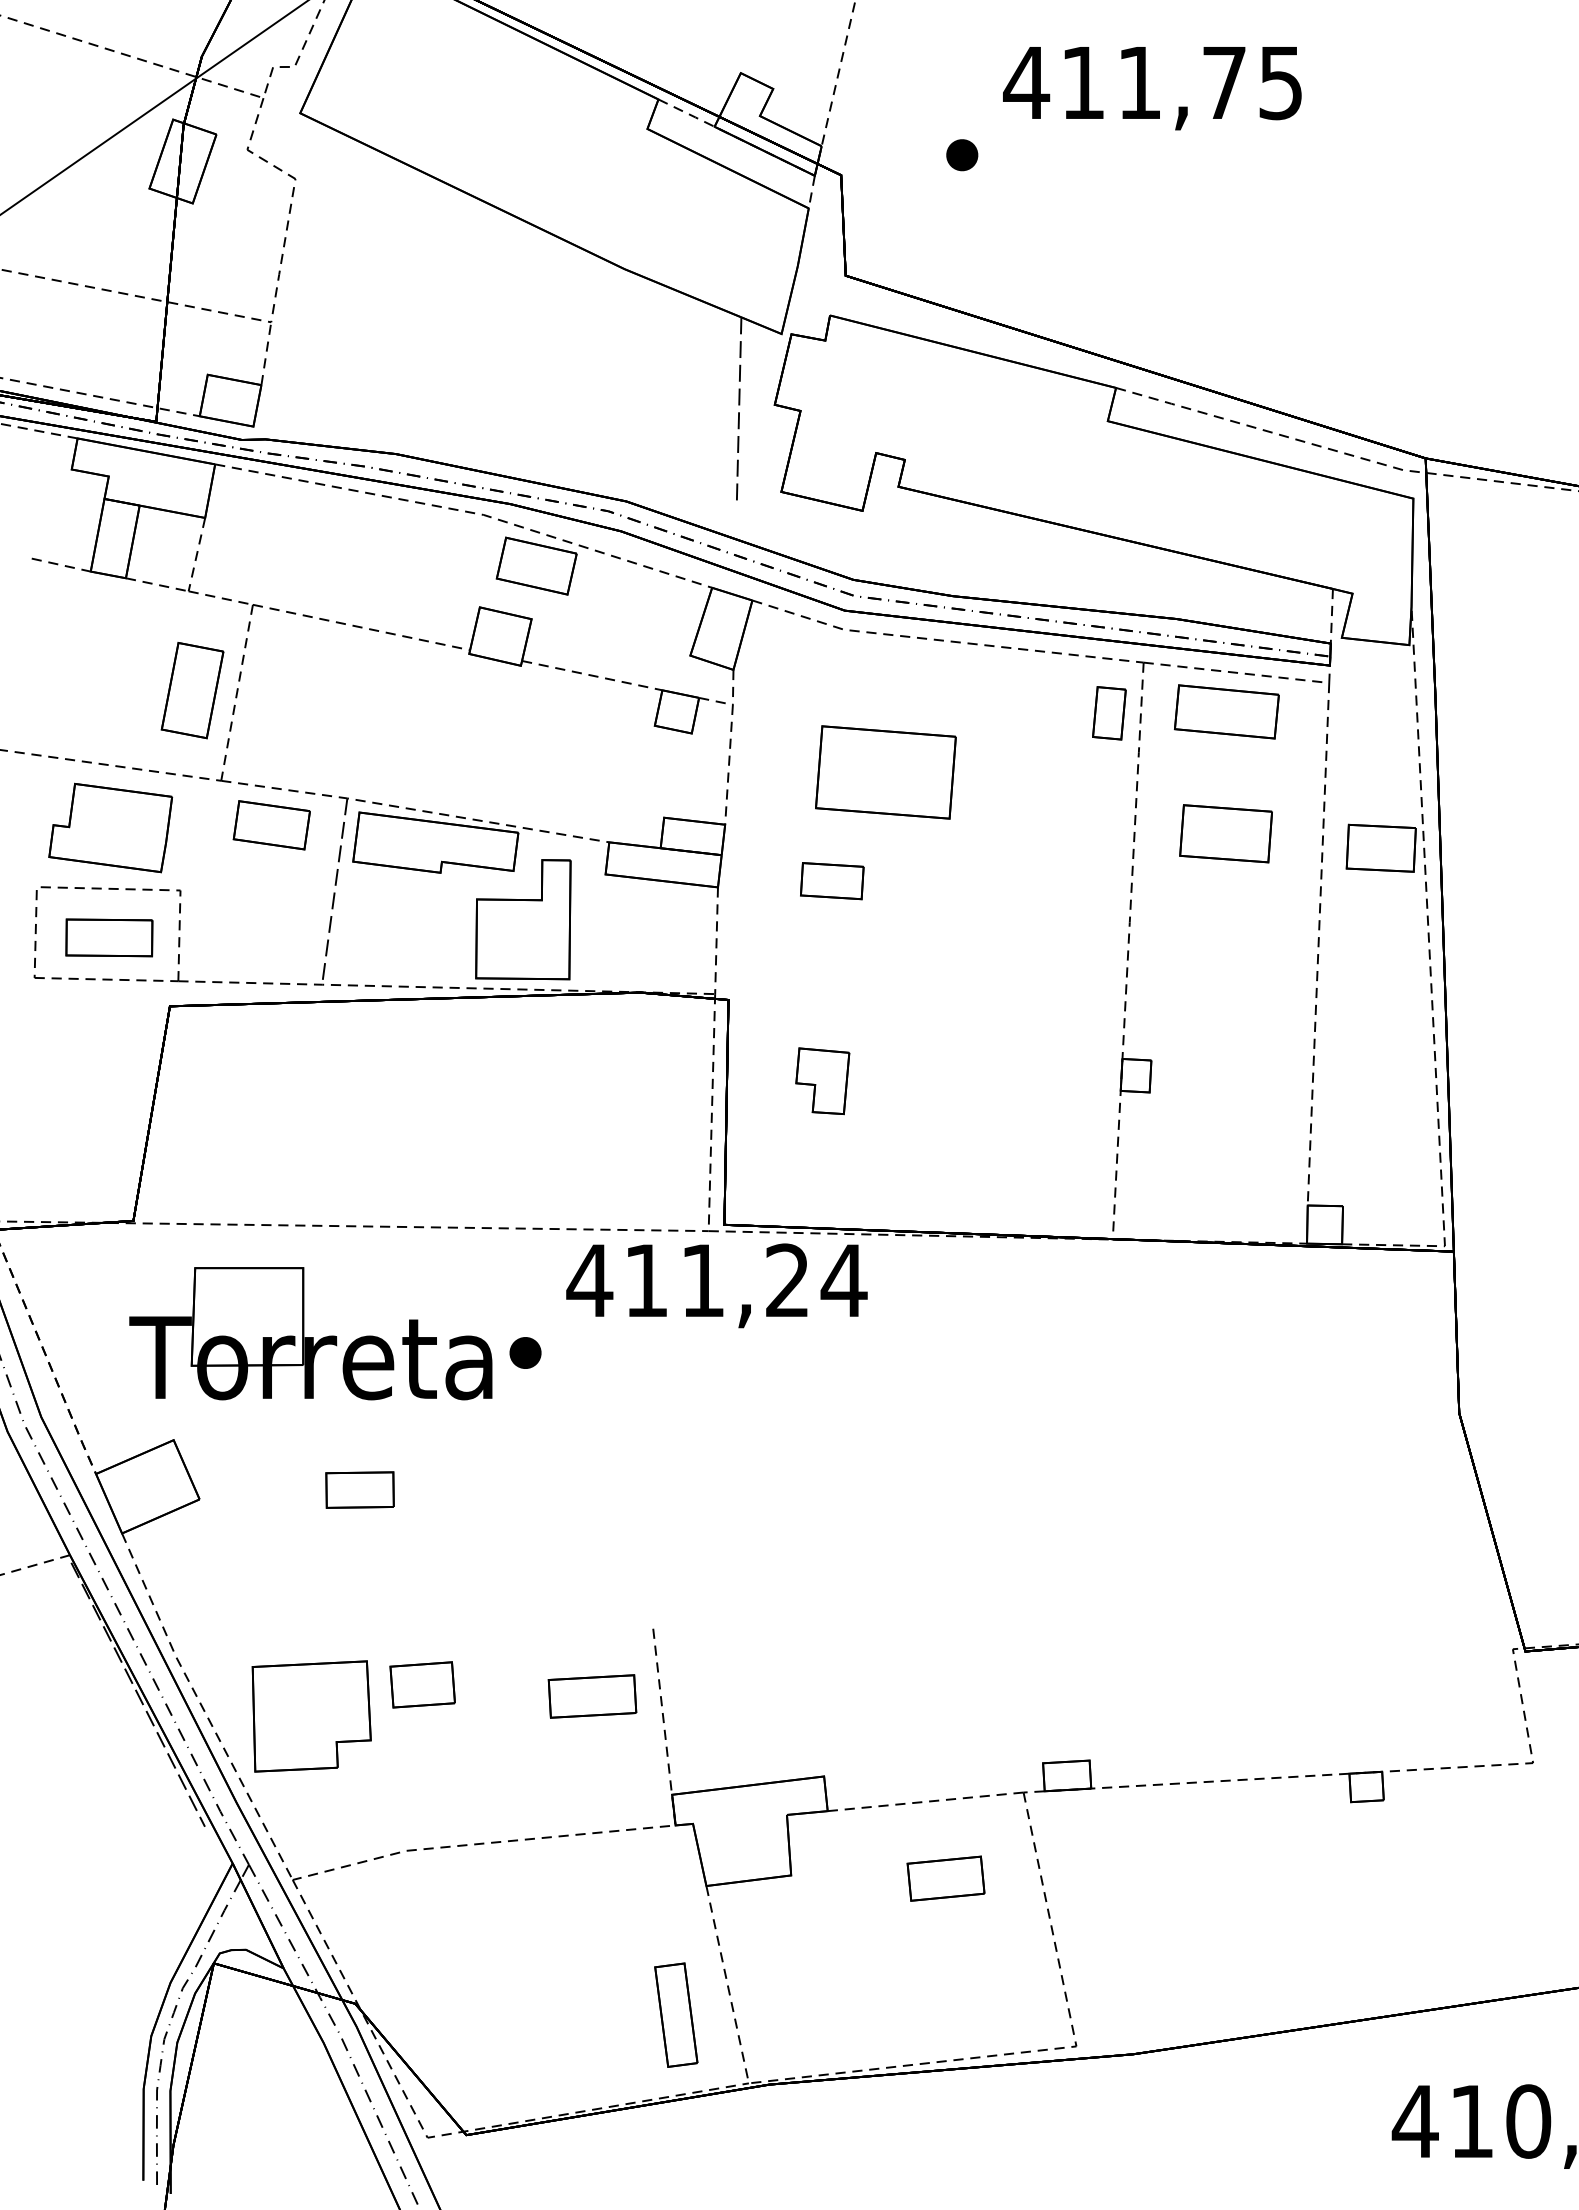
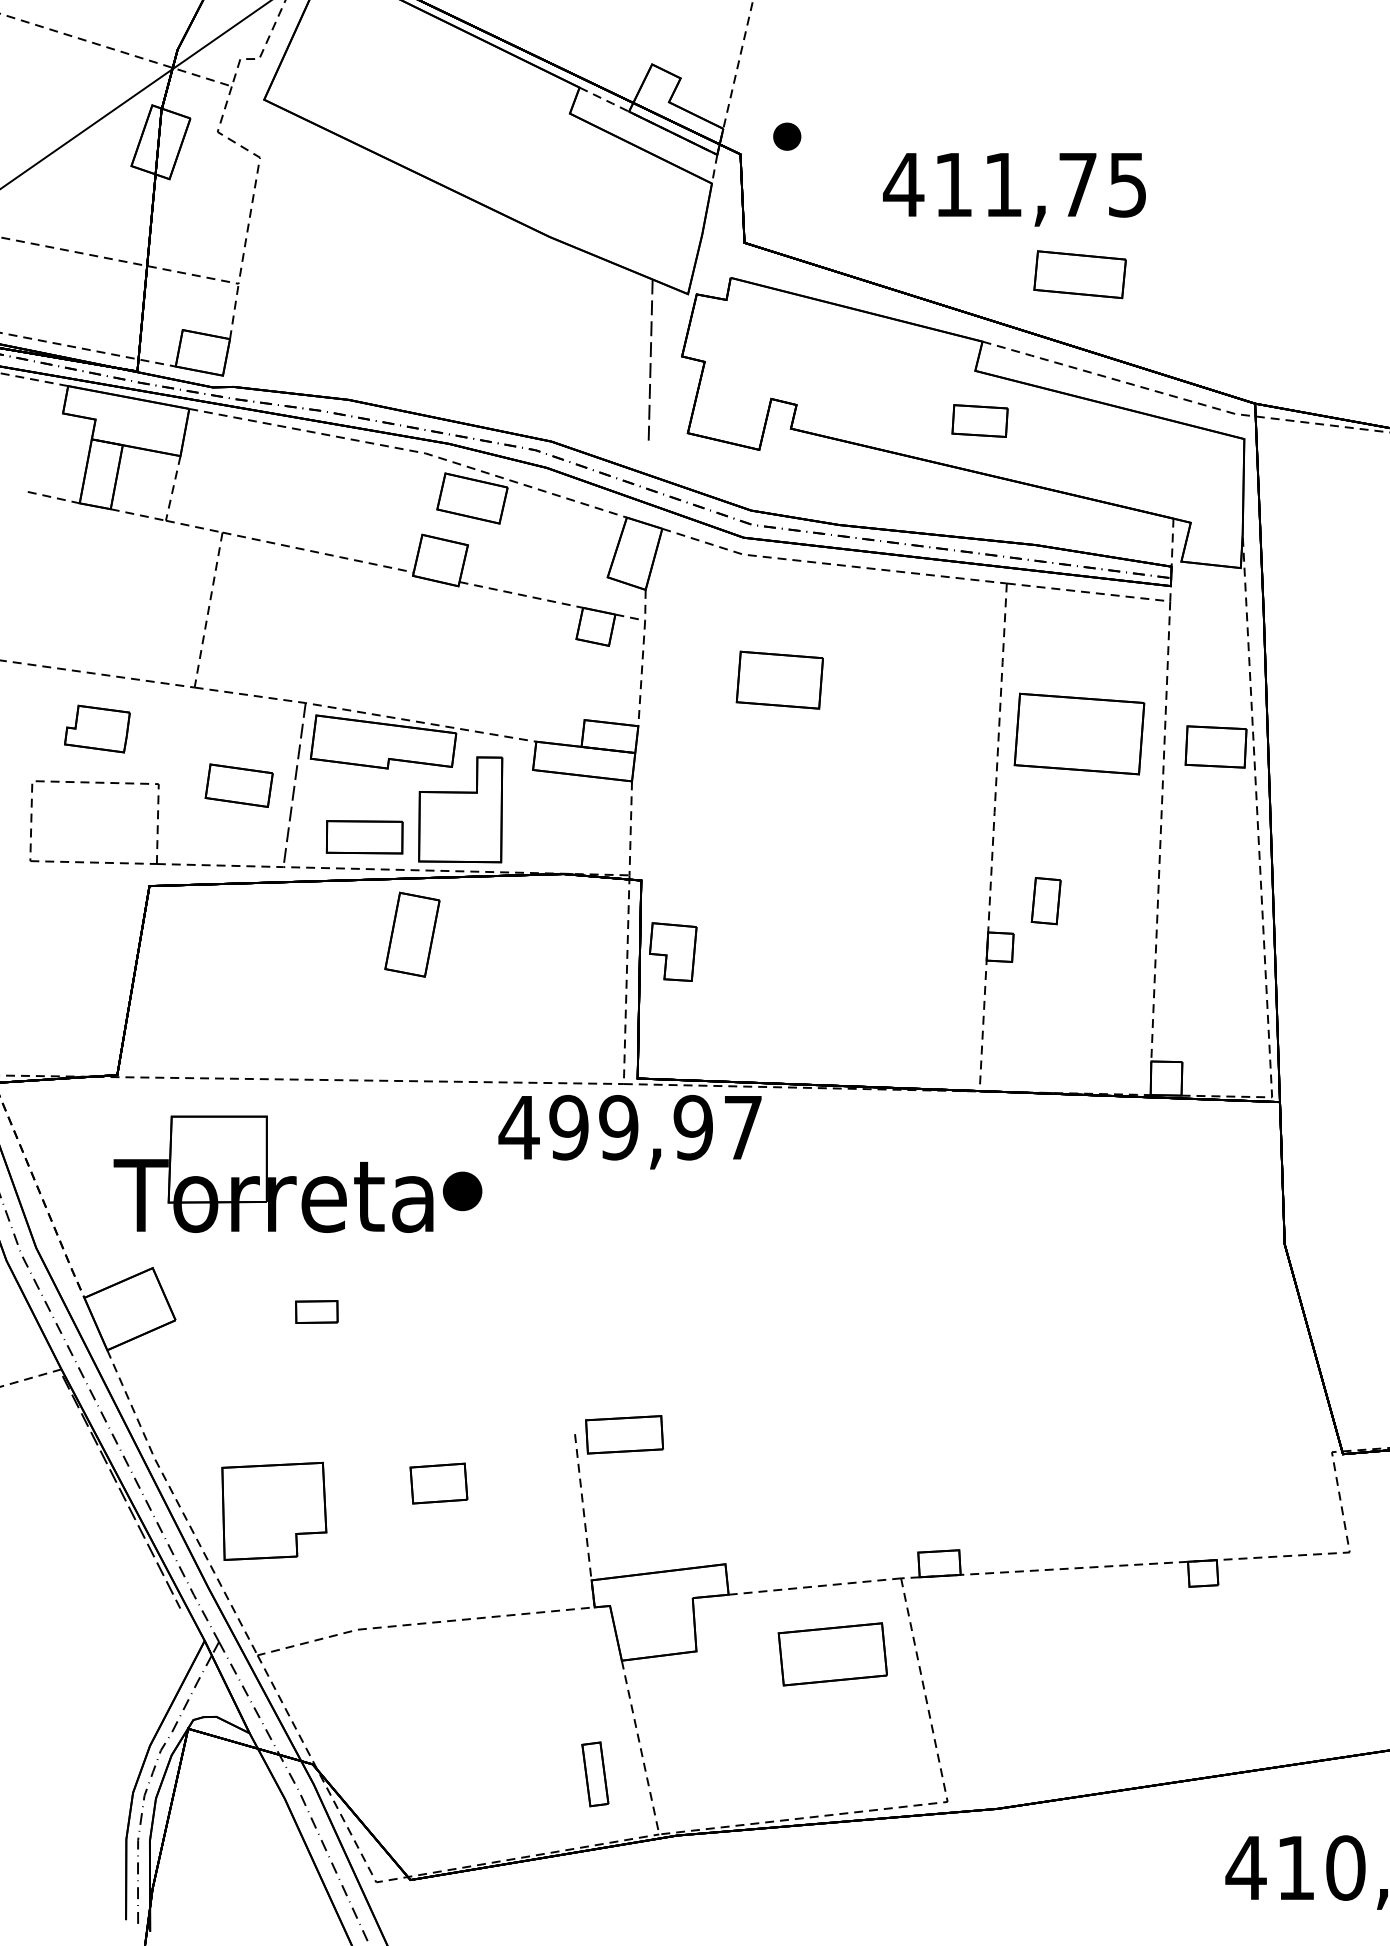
text: (1152, 88) -> (1014, 189), moved
part: (962, 155) -> (787, 136), moved
part: (192, 690) -> (412, 934), moved
part: (1226, 711) -> (1079, 274), moved
part: (1109, 713) -> (1046, 901), moved
part: (885, 772) -> (779, 680), size x0.7
part: (271, 825) -> (238, 785), moved
part: (110, 827) -> (97, 728), size x0.6
part: (1225, 833) -> (1078, 733), size x1.6
part: (832, 881) -> (980, 421), moved
part: (109, 937) -> (364, 836), moved
part: (822, 1081) -> (672, 952), moved
text: (745, 1280) -> (656, 1127), 411,24 -> 499,97
part: (525, 1352) -> (462, 1190), size x1.4
part: (359, 1489) -> (316, 1311), size x0.7
part: (422, 1684) -> (438, 1483), moved
part: (592, 1696) -> (624, 1434), moved
part: (945, 1878) -> (832, 1654), size x1.6
part: (676, 2014) -> (595, 1773), size x0.7

